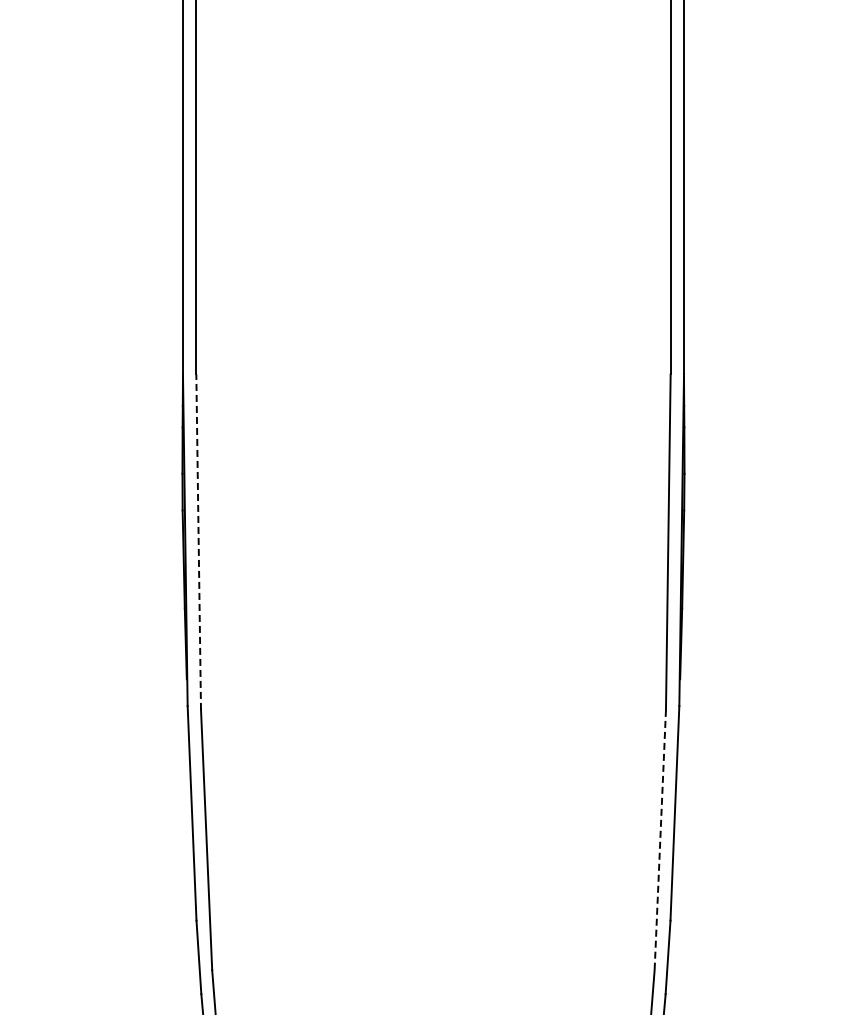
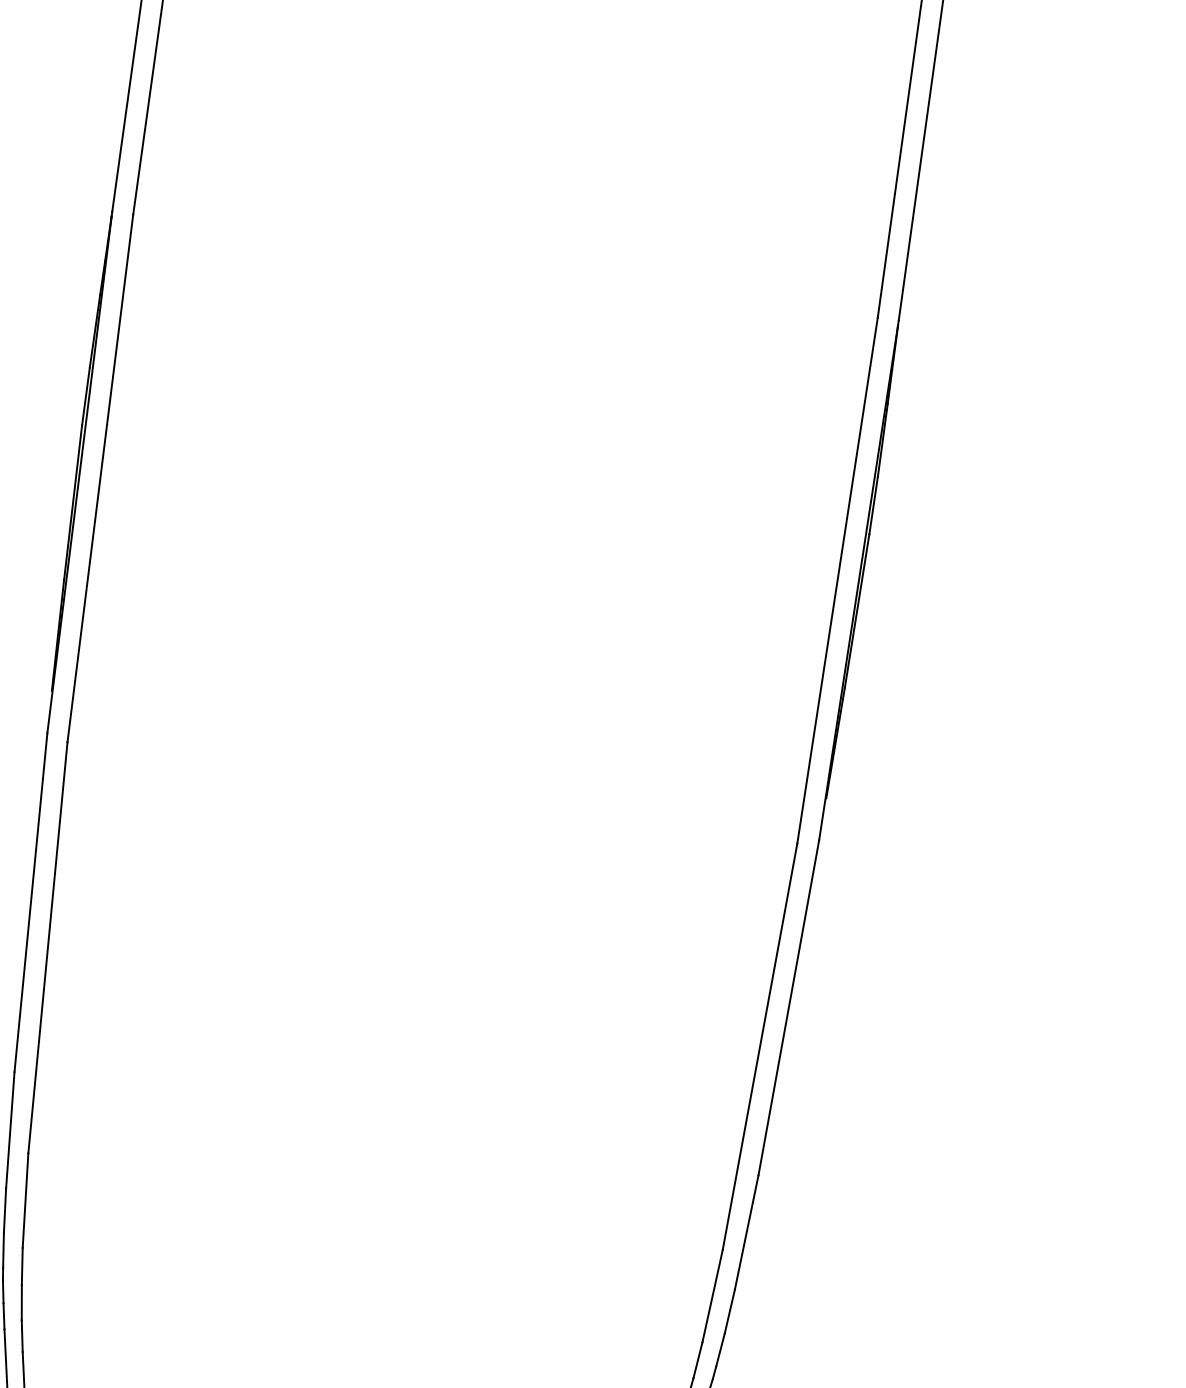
line: (198, 542) -> (100, 478), dashed -> solid
line: (660, 840) -> (760, 1047), dashed -> solid

